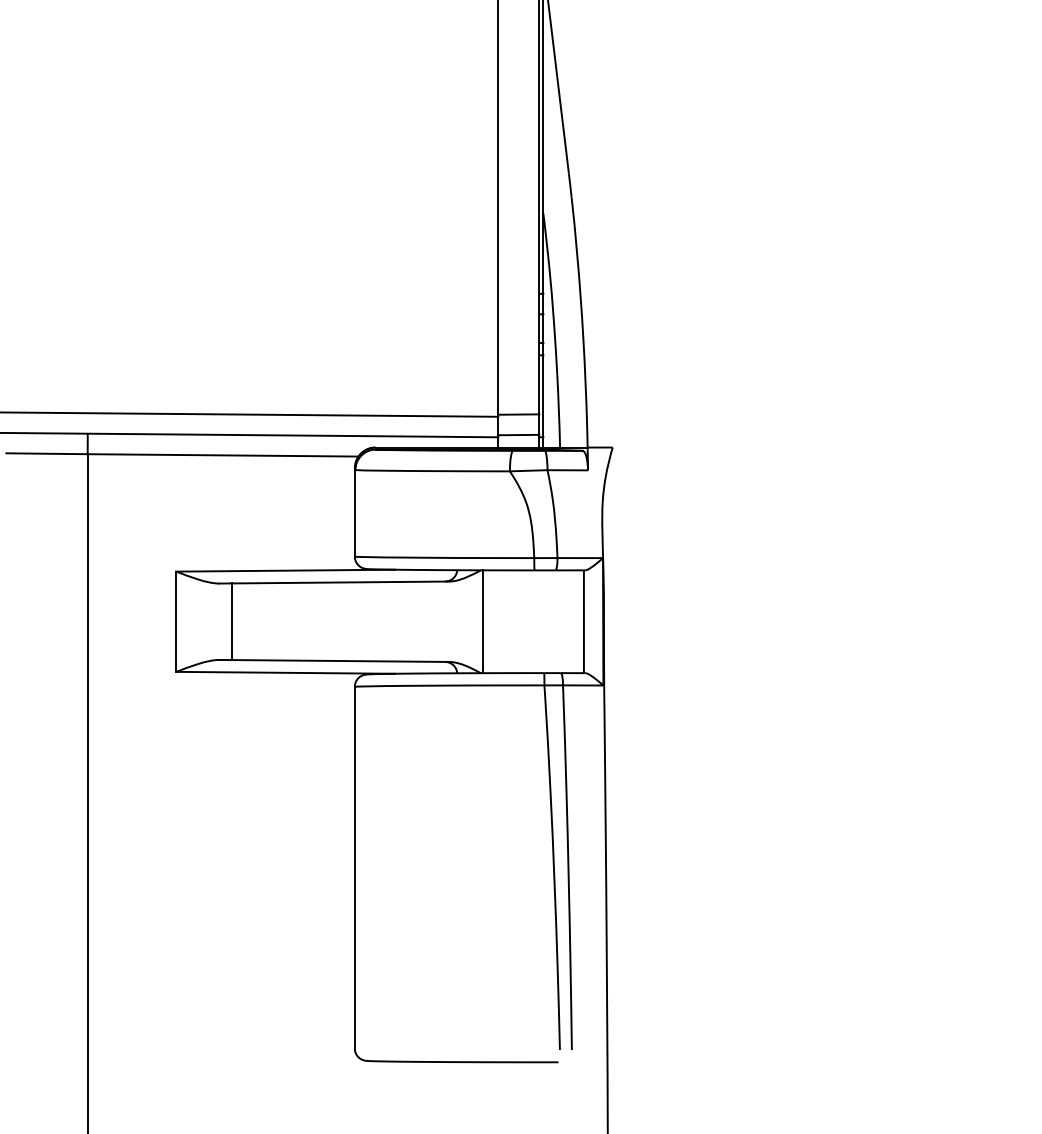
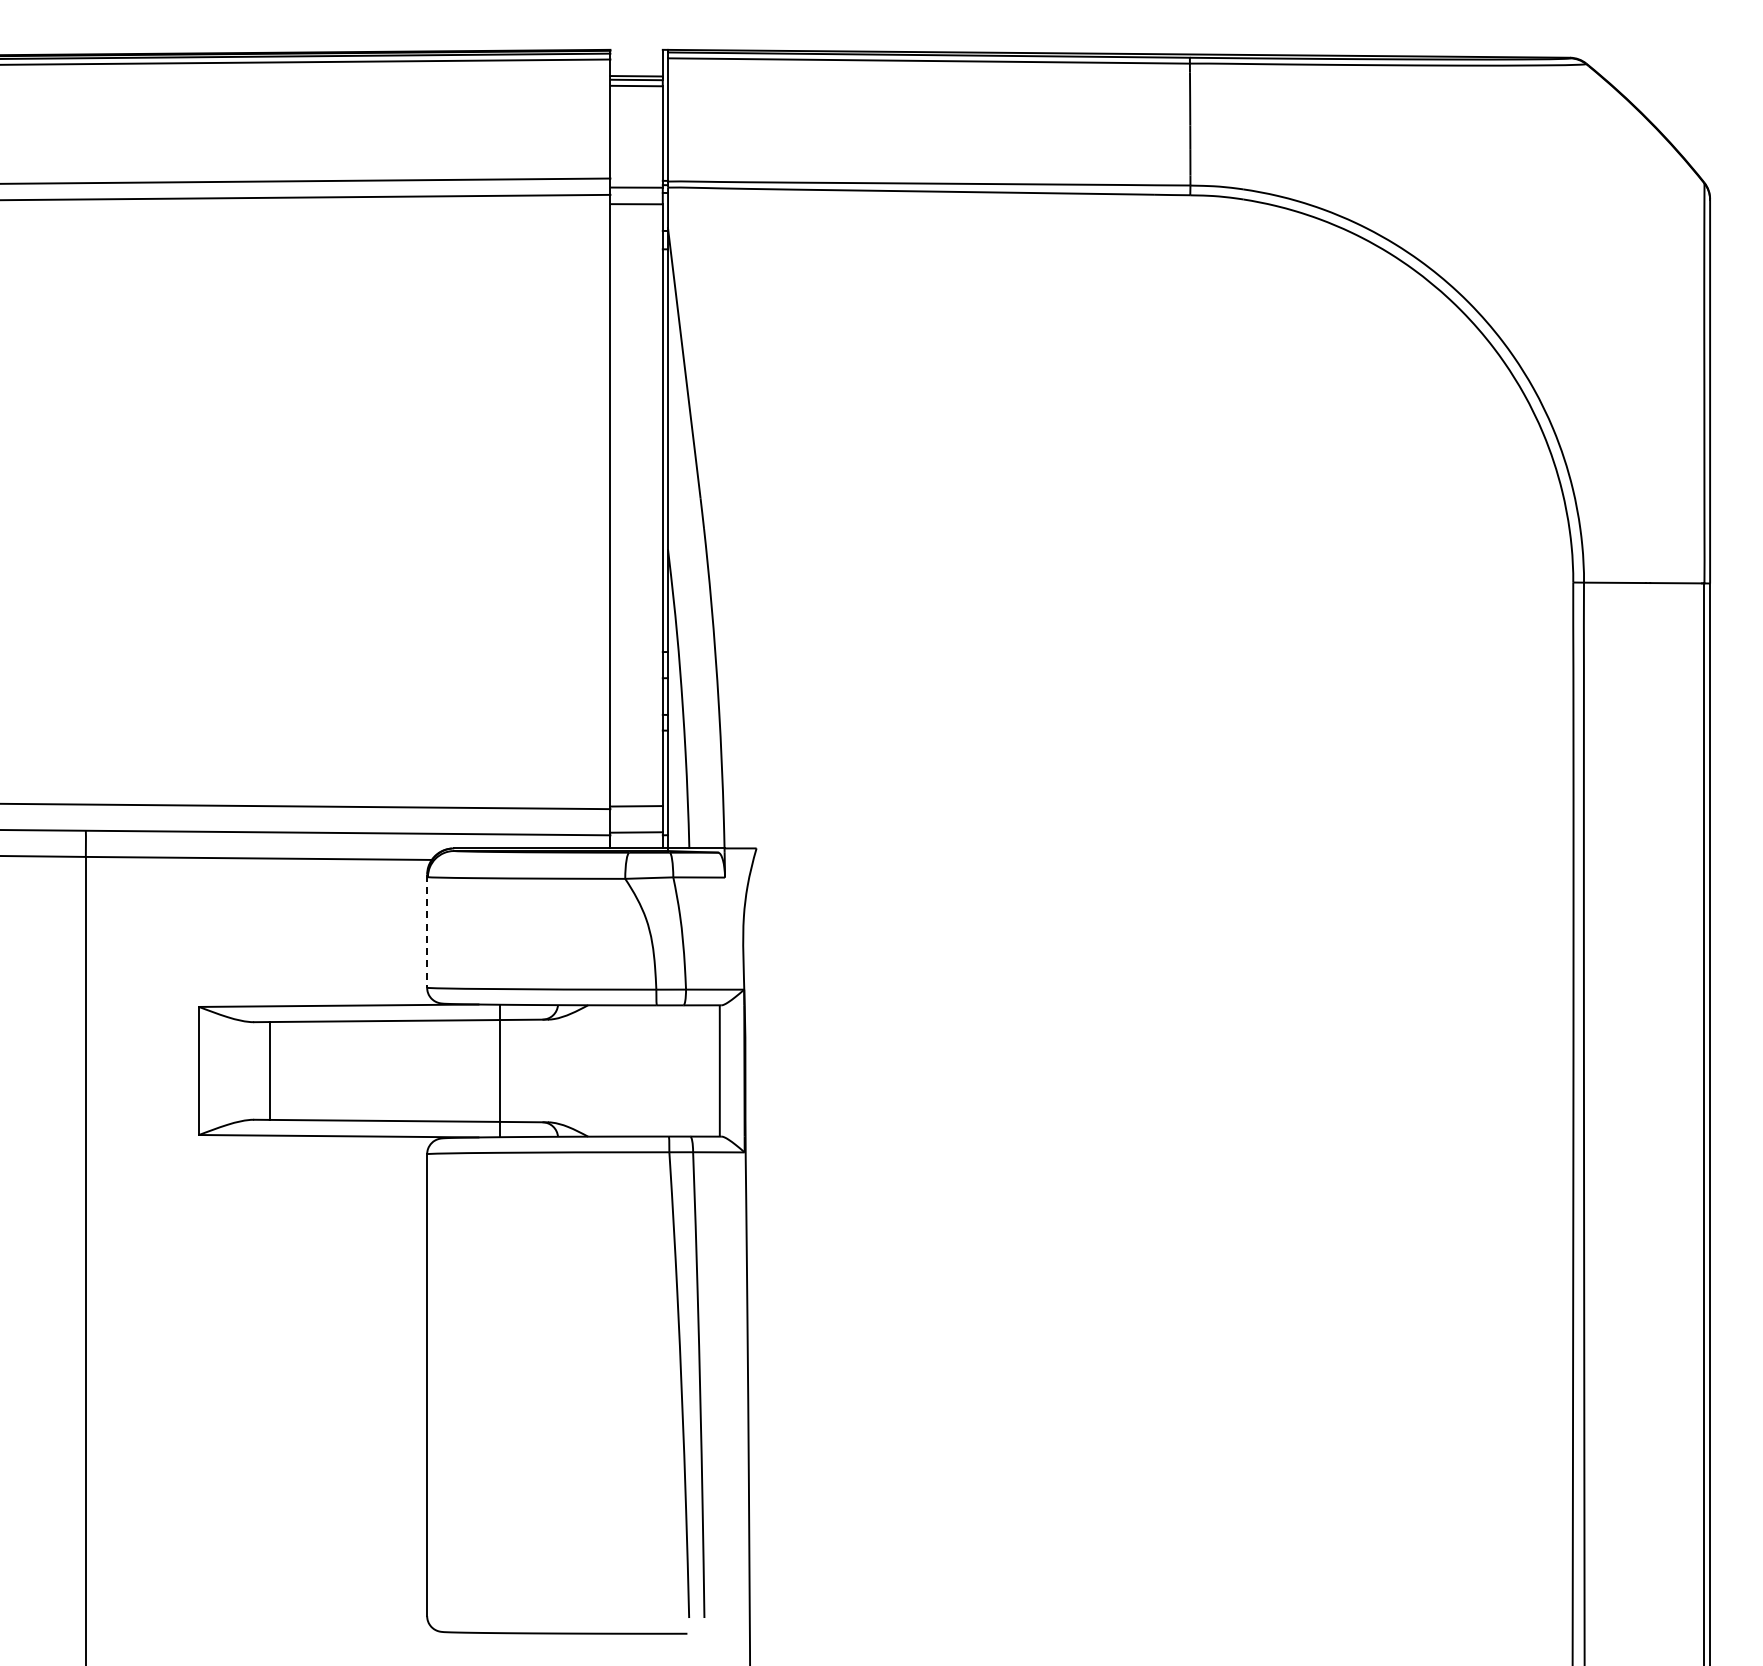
line: (355, 512) -> (427, 931), solid -> dashed
line: (483, 621) -> (500, 1070), moved

